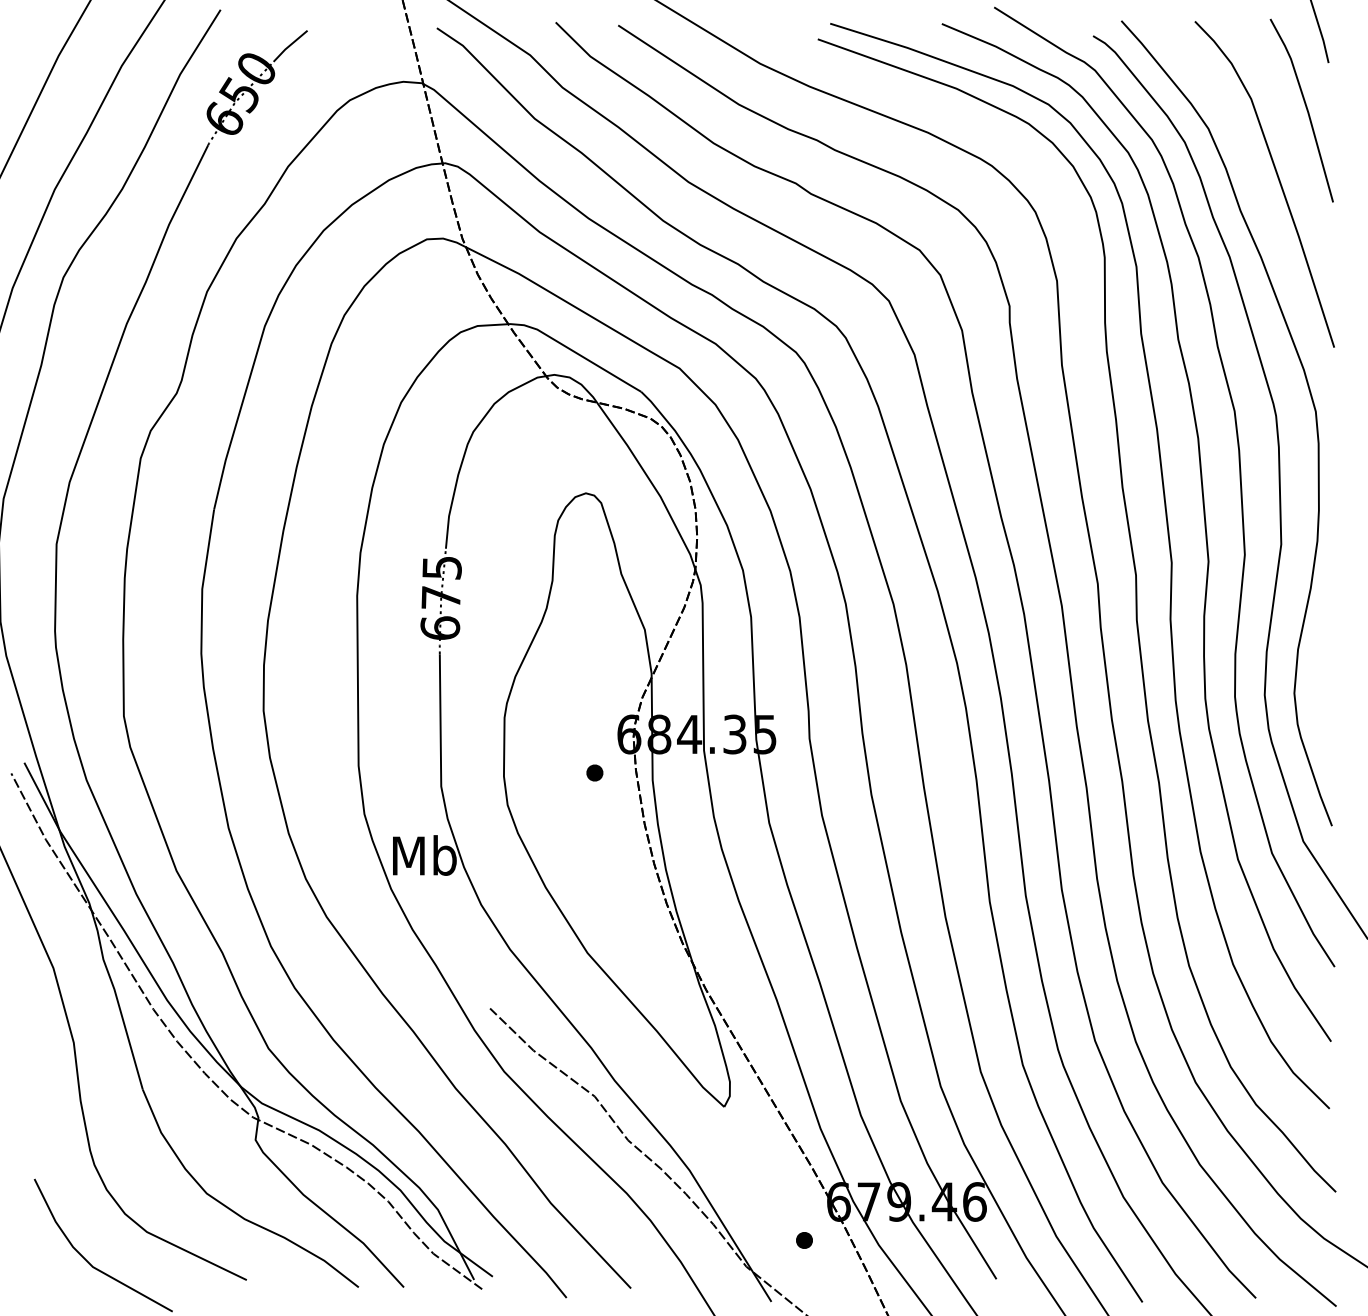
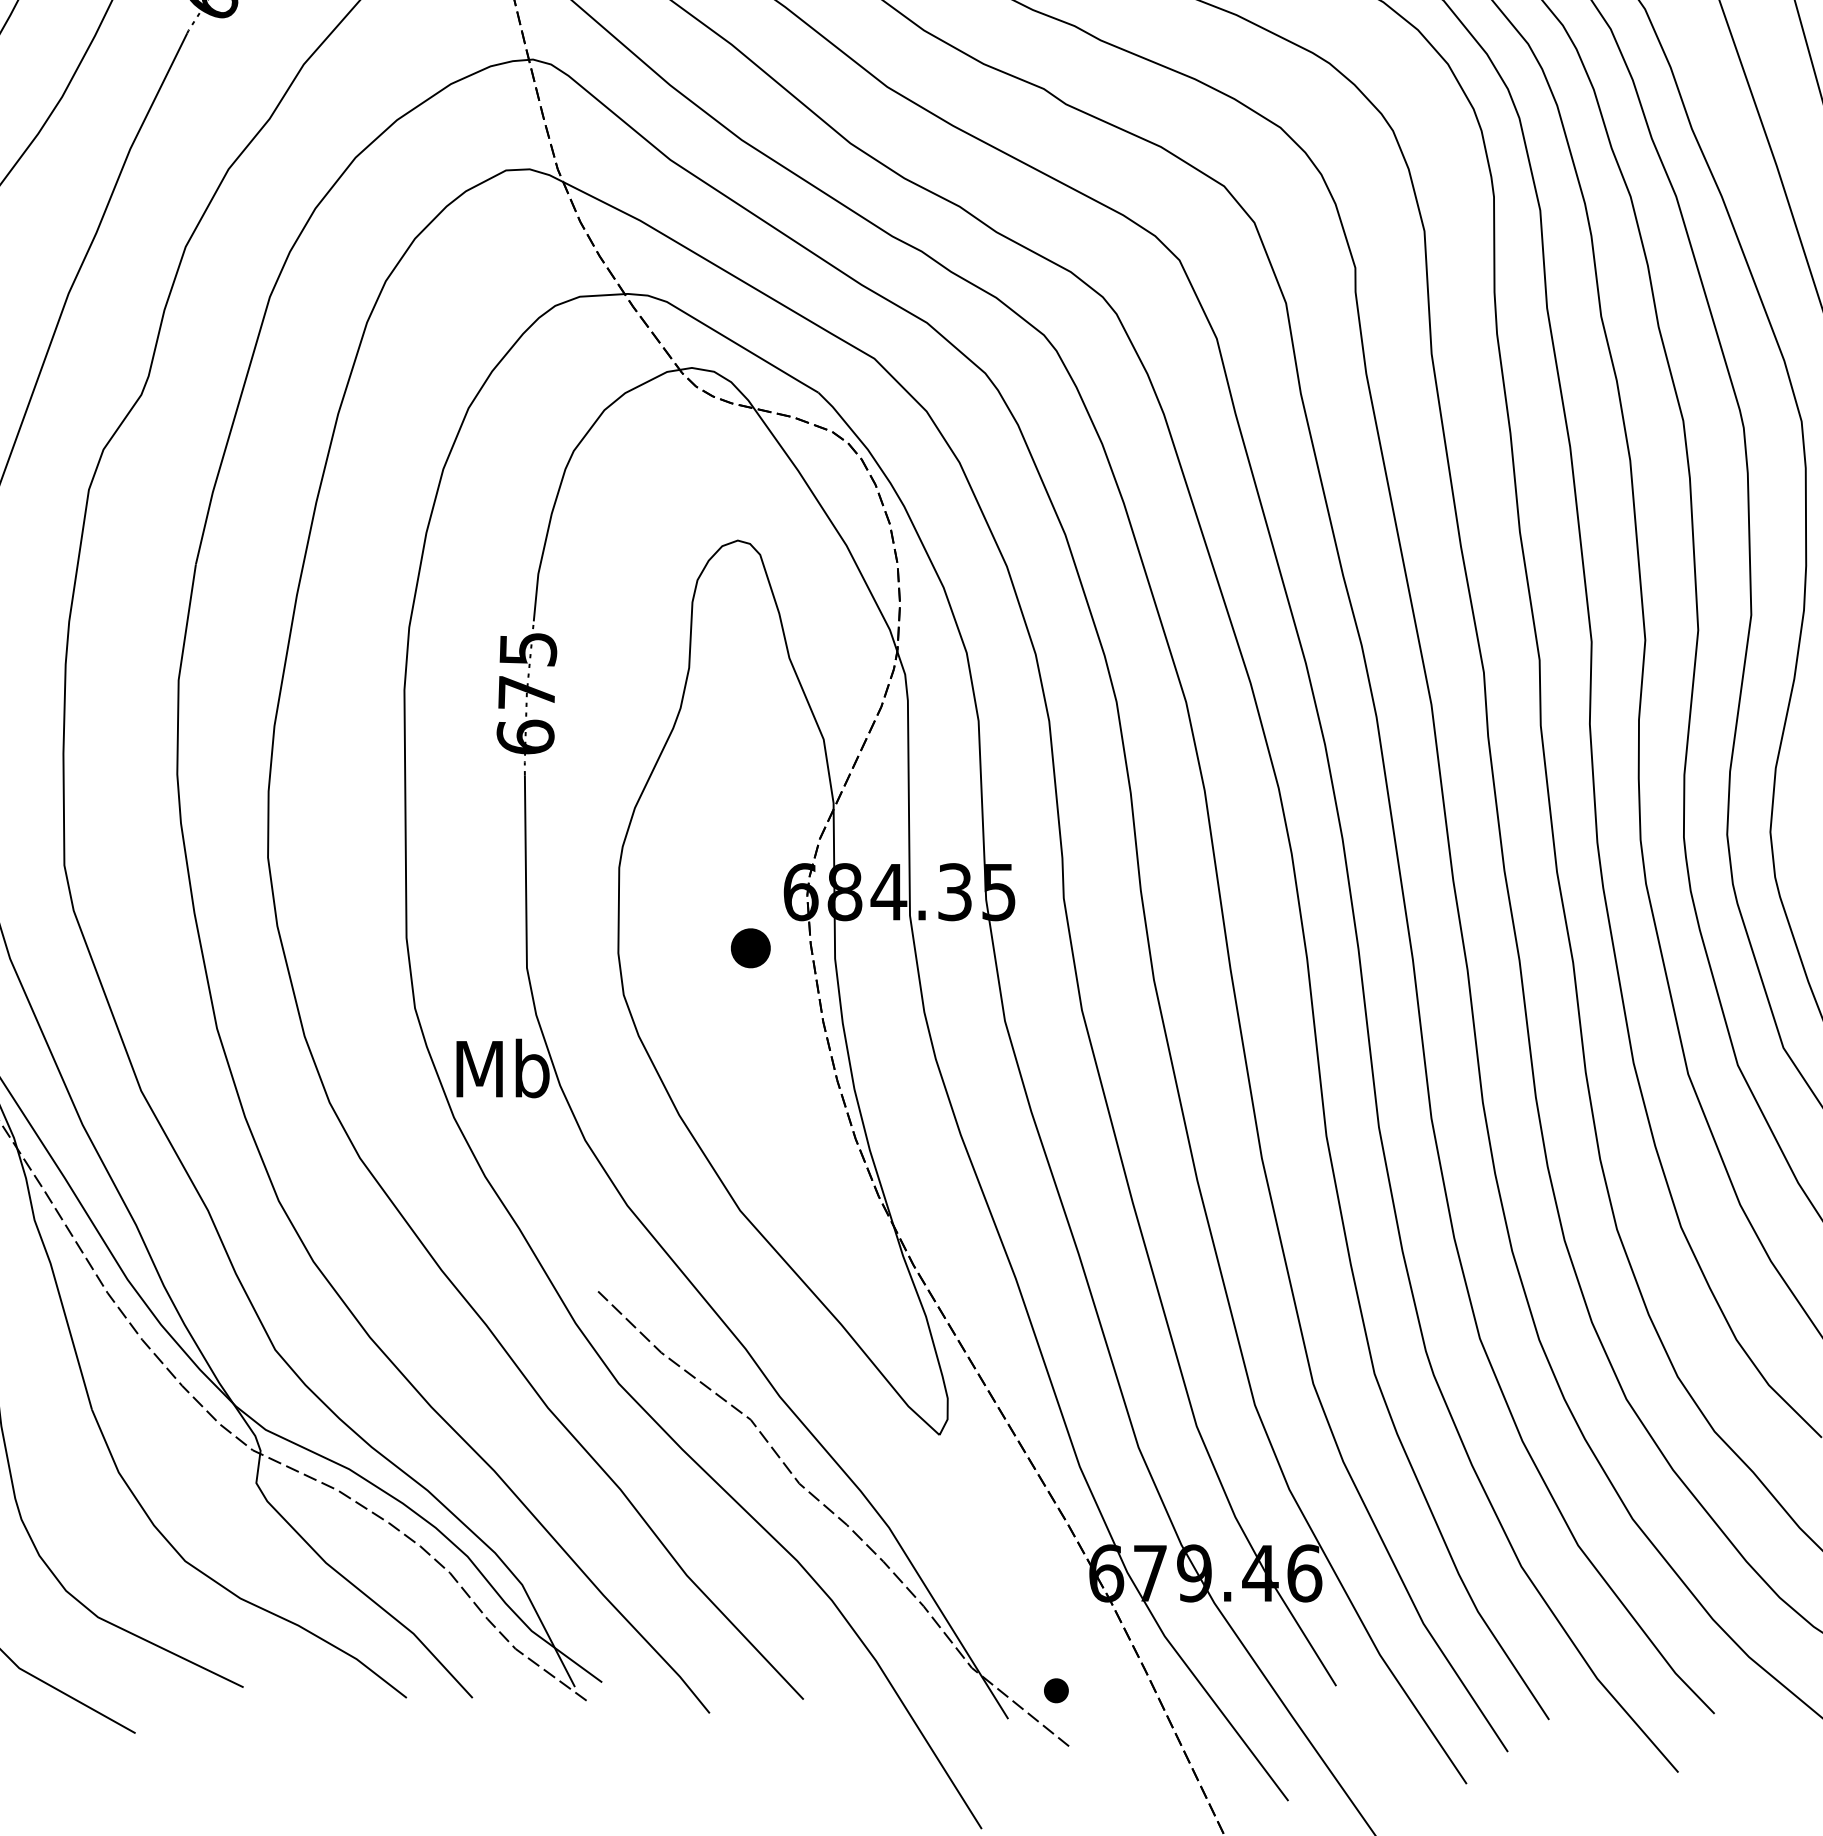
part: (594, 772) -> (750, 947), size x1.6
part: (804, 1240) -> (1056, 1690), moved

